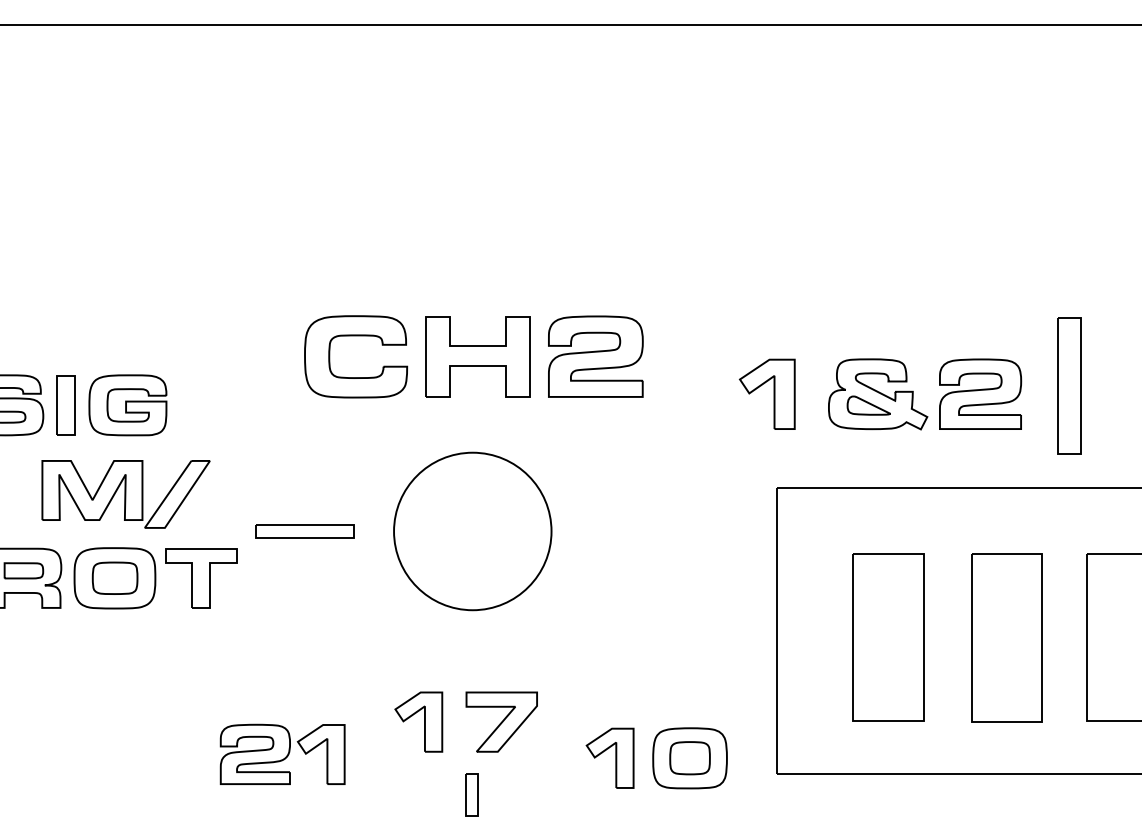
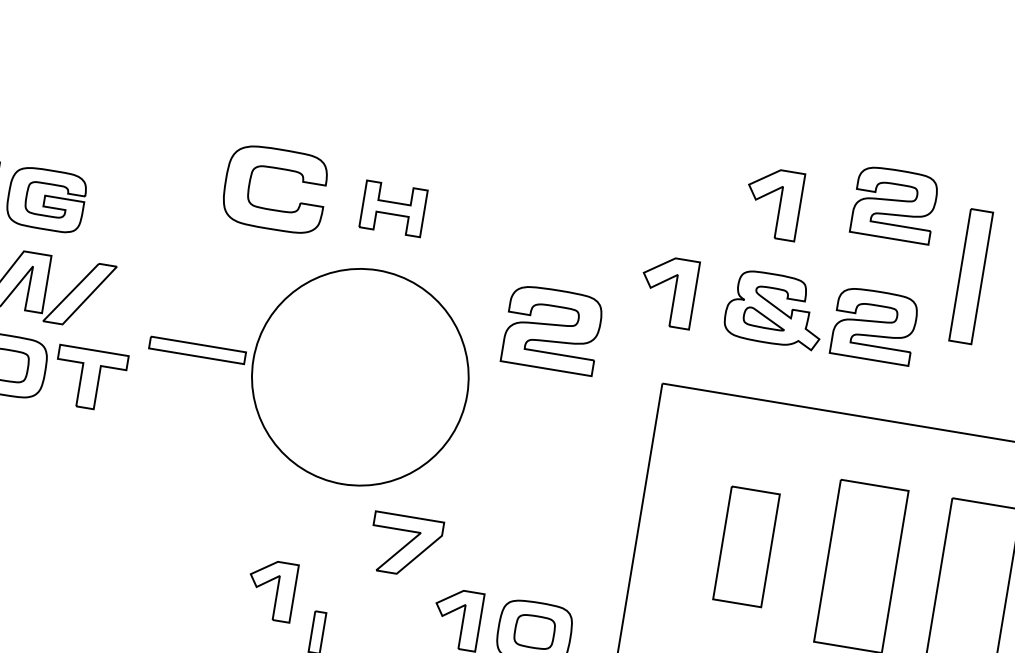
part: (980, 268) -> (894, 203), added
part: (864, 287) -> (779, 203), added
part: (477, 356) -> (393, 208), size x0.6
part: (595, 356) -> (552, 329), moved
part: (1069, 385) -> (971, 276), moved
part: (472, 531) -> (360, 377), size x1.4
part: (888, 637) -> (746, 546), size x0.7
part: (418, 721) -> (271, 589), moved
part: (501, 721) -> (405, 545), moved
part: (282, 753) -> (140, 561), removed

